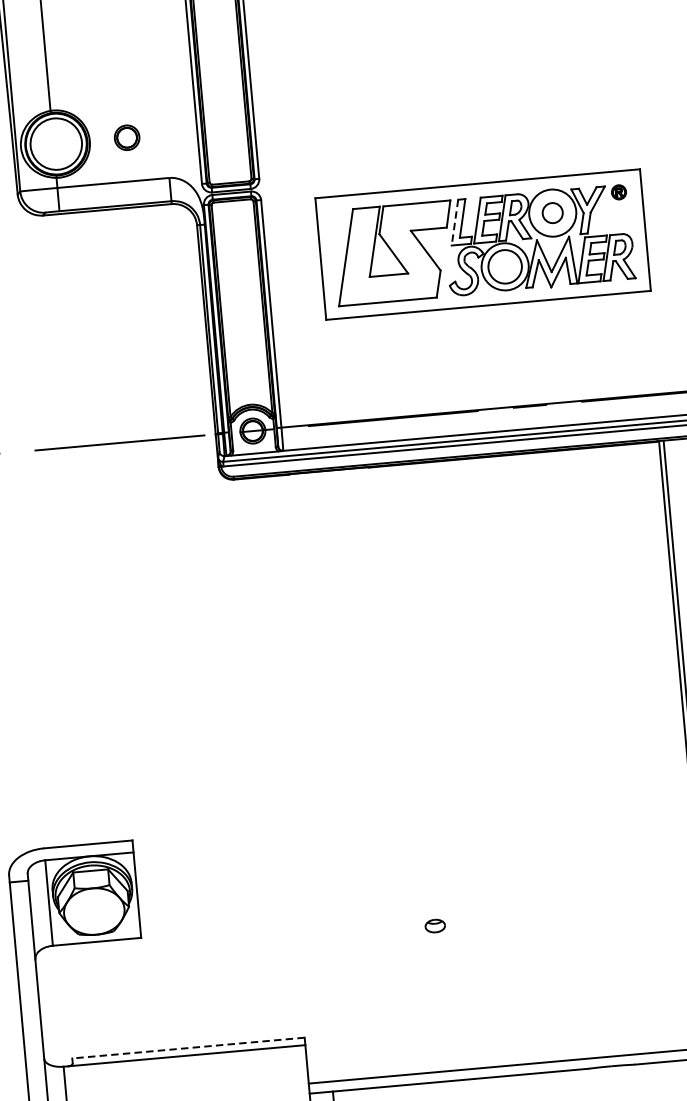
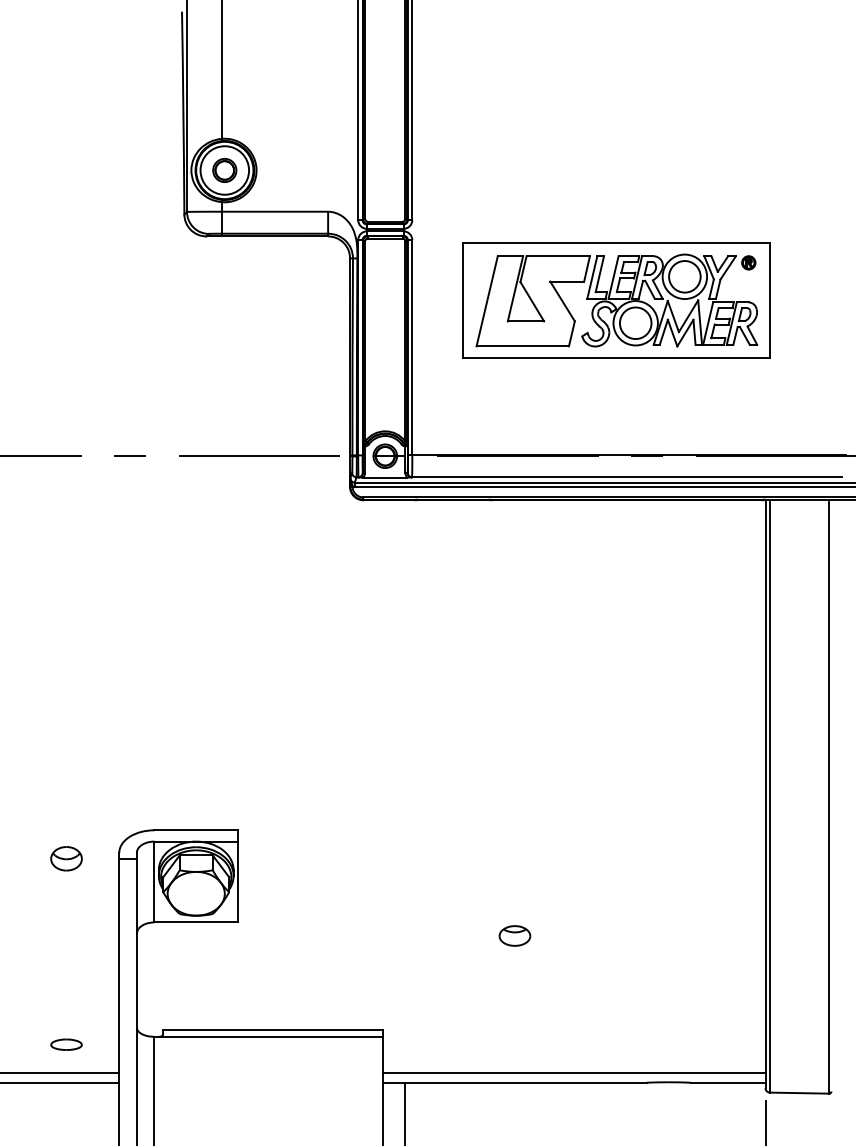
part: (126, 137) -> (224, 170), moved
circle: (552, 212) -> (684, 276), size x1.67
line: (455, 222) -> (592, 277), dashed -> solid
part: (434, 925) -> (514, 935), size x1.67
line: (188, 1047) -> (273, 1029), dashed -> solid

